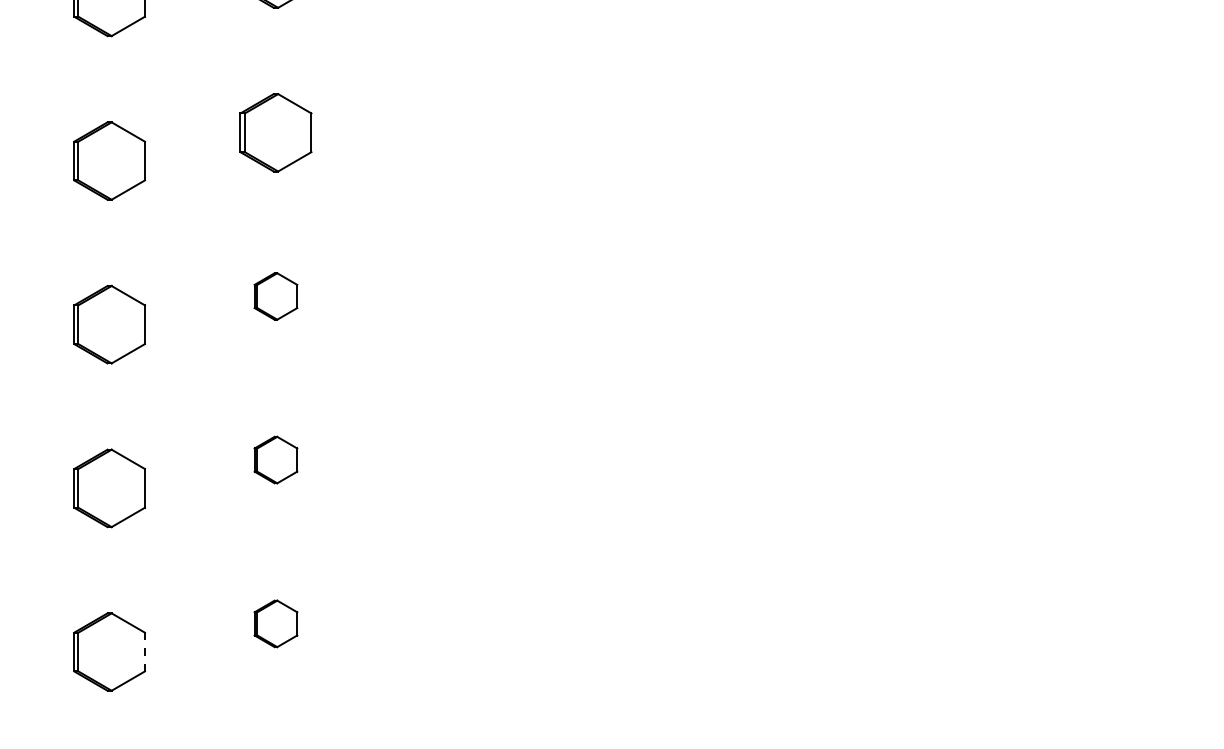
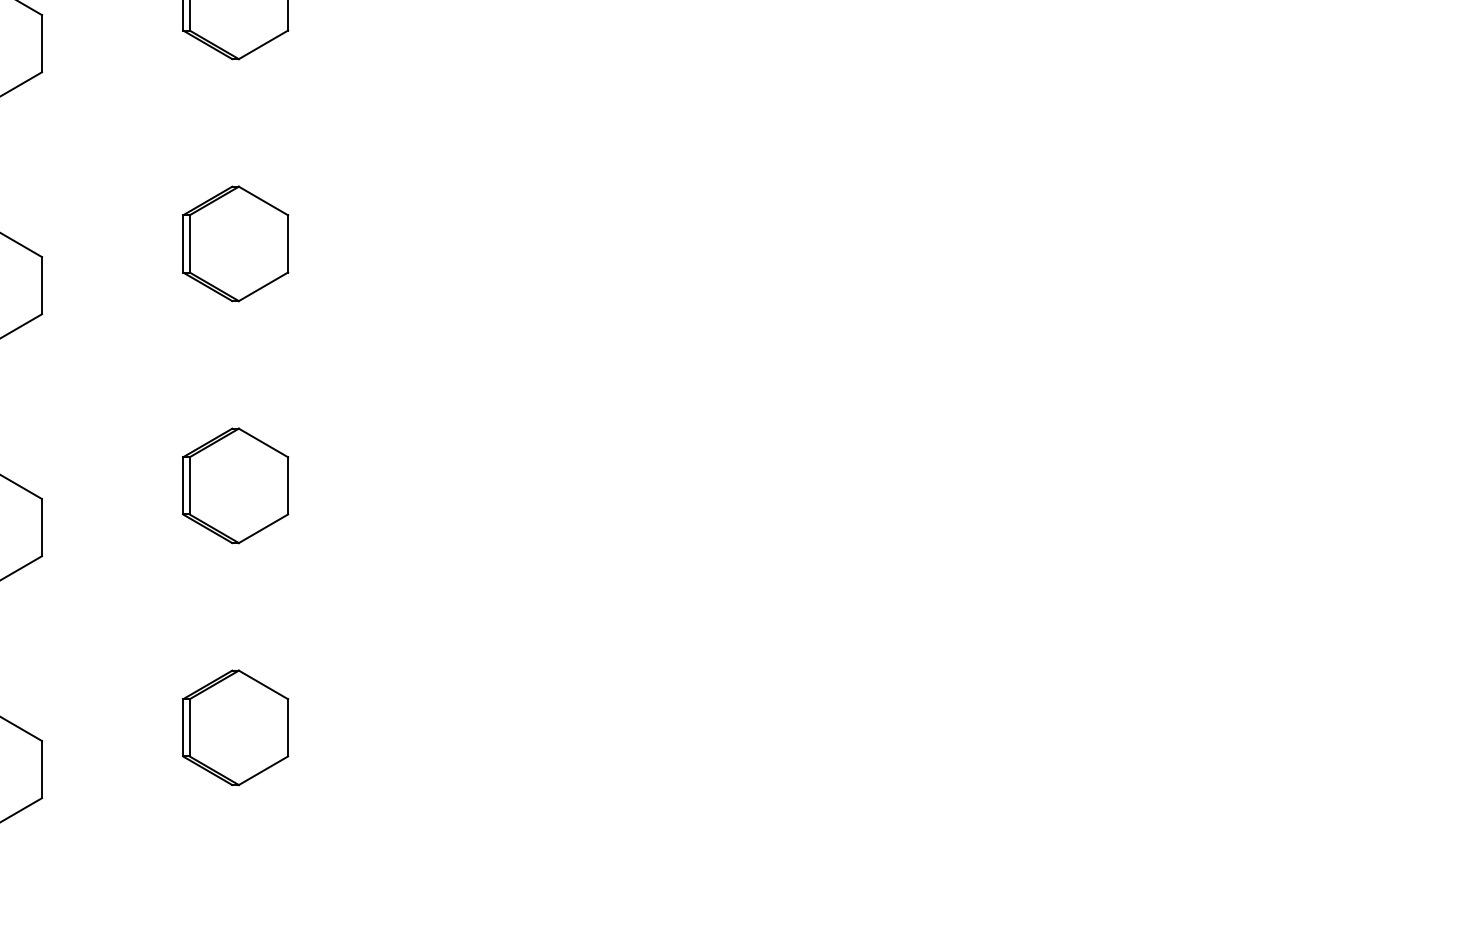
part: (275, 296) -> (234, 243), size x1.67
part: (275, 459) -> (234, 484), size x1.67
part: (275, 623) -> (234, 727), size x1.67
line: (145, 651) -> (42, 768), dashed -> solid

